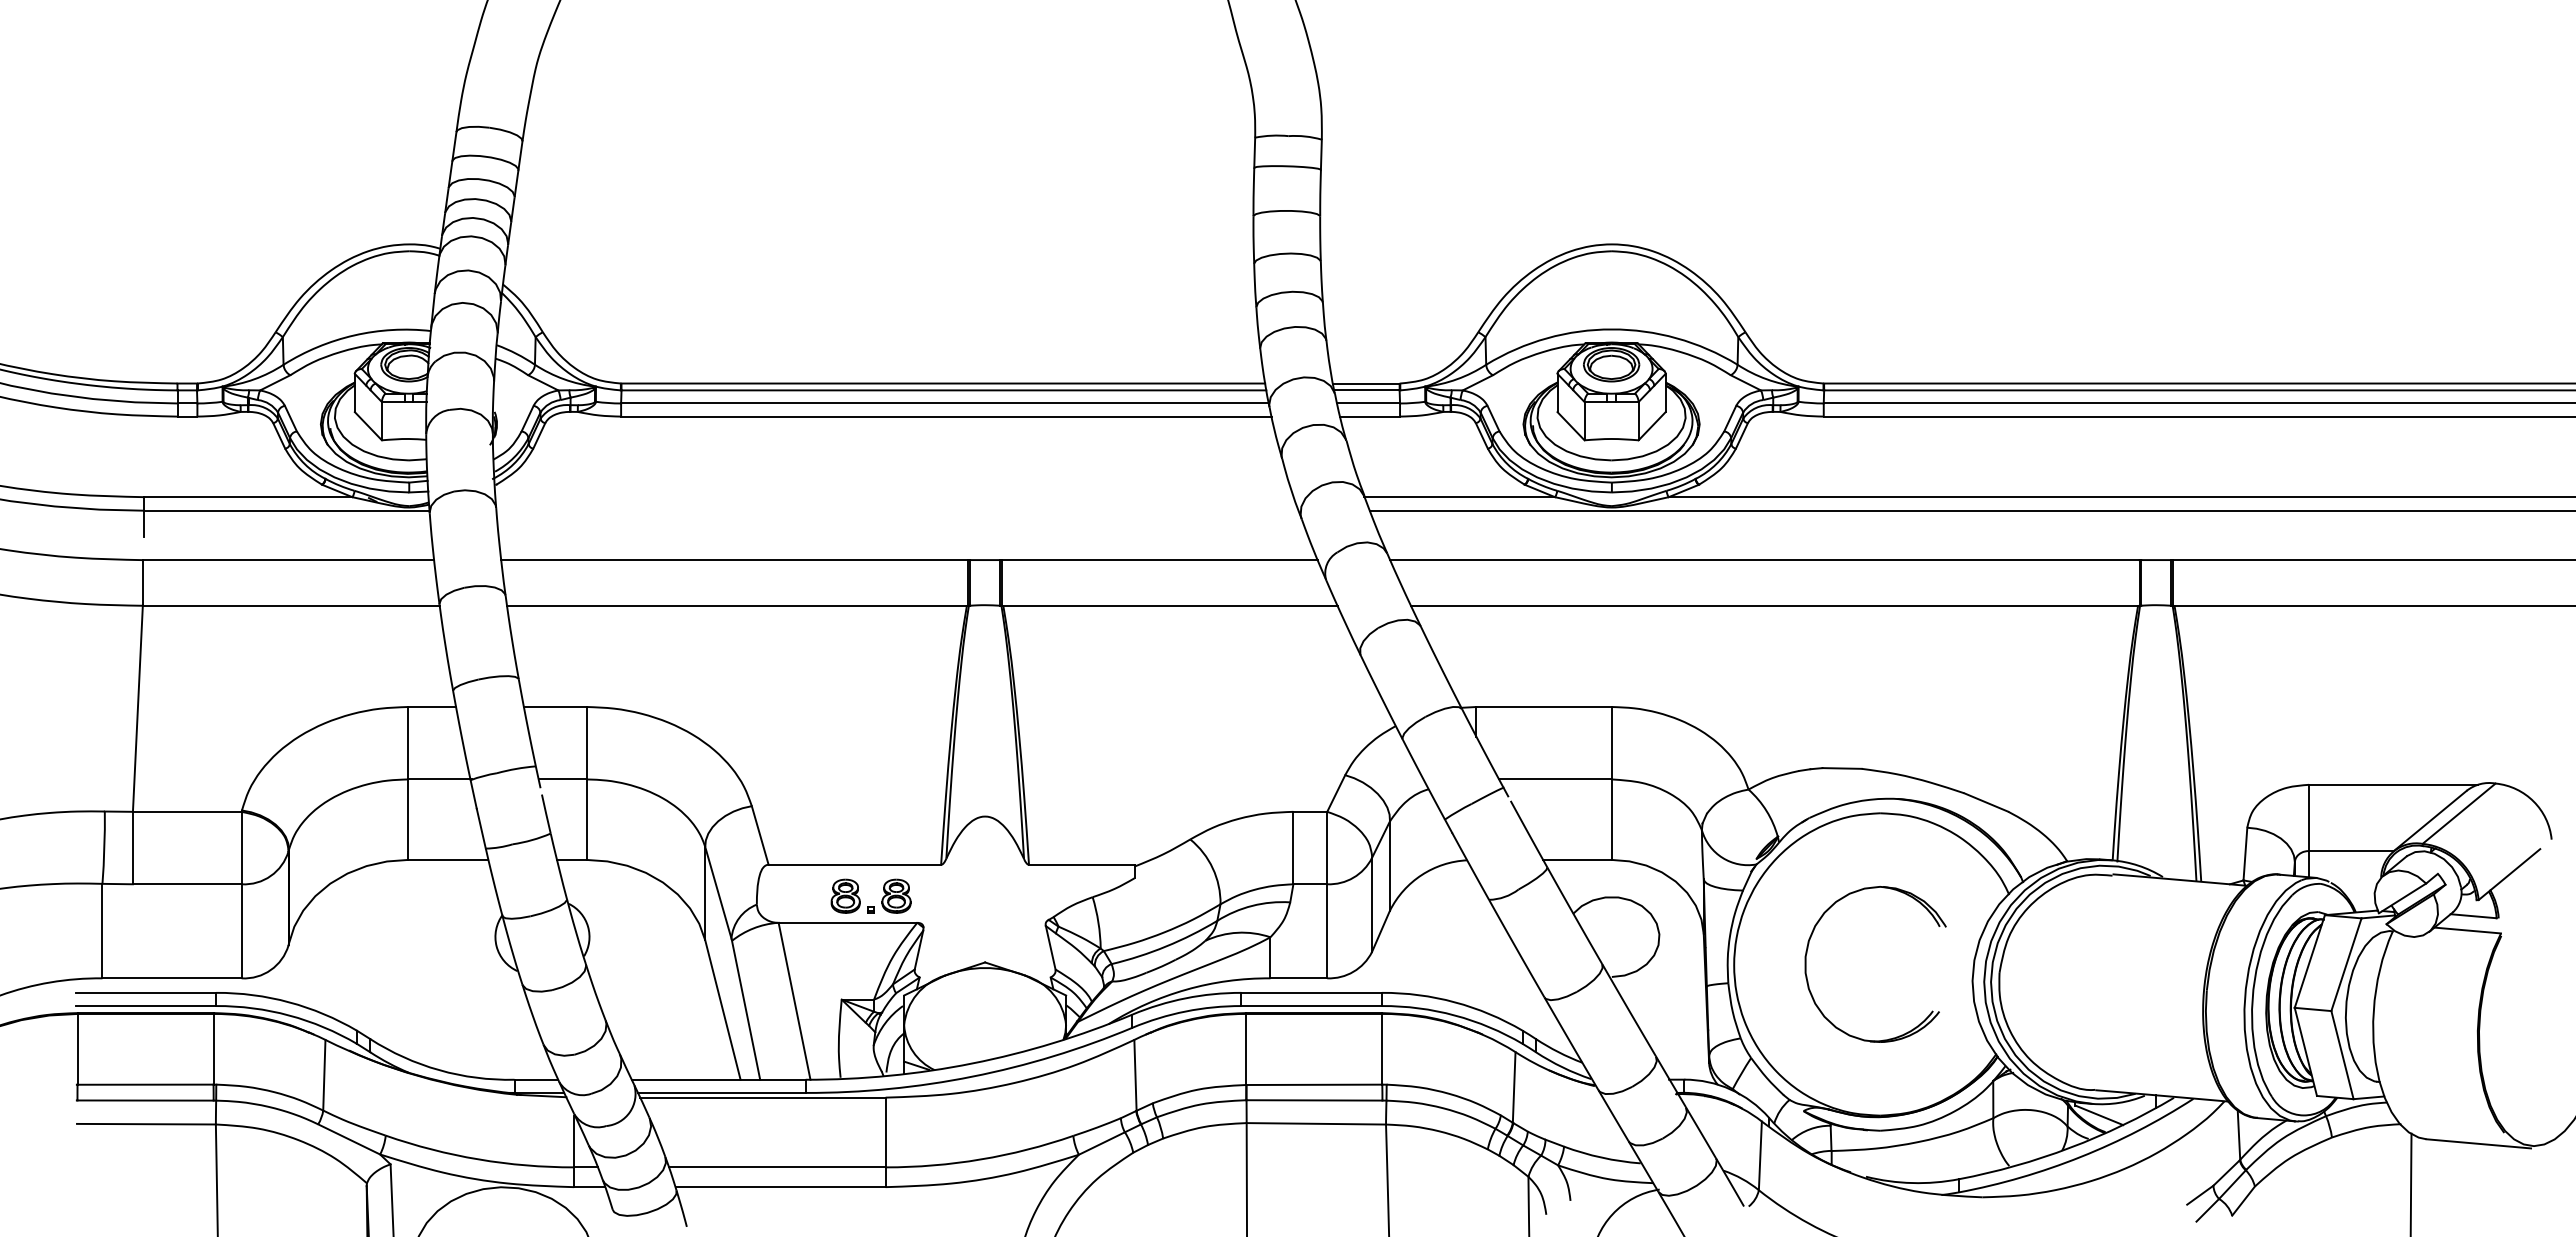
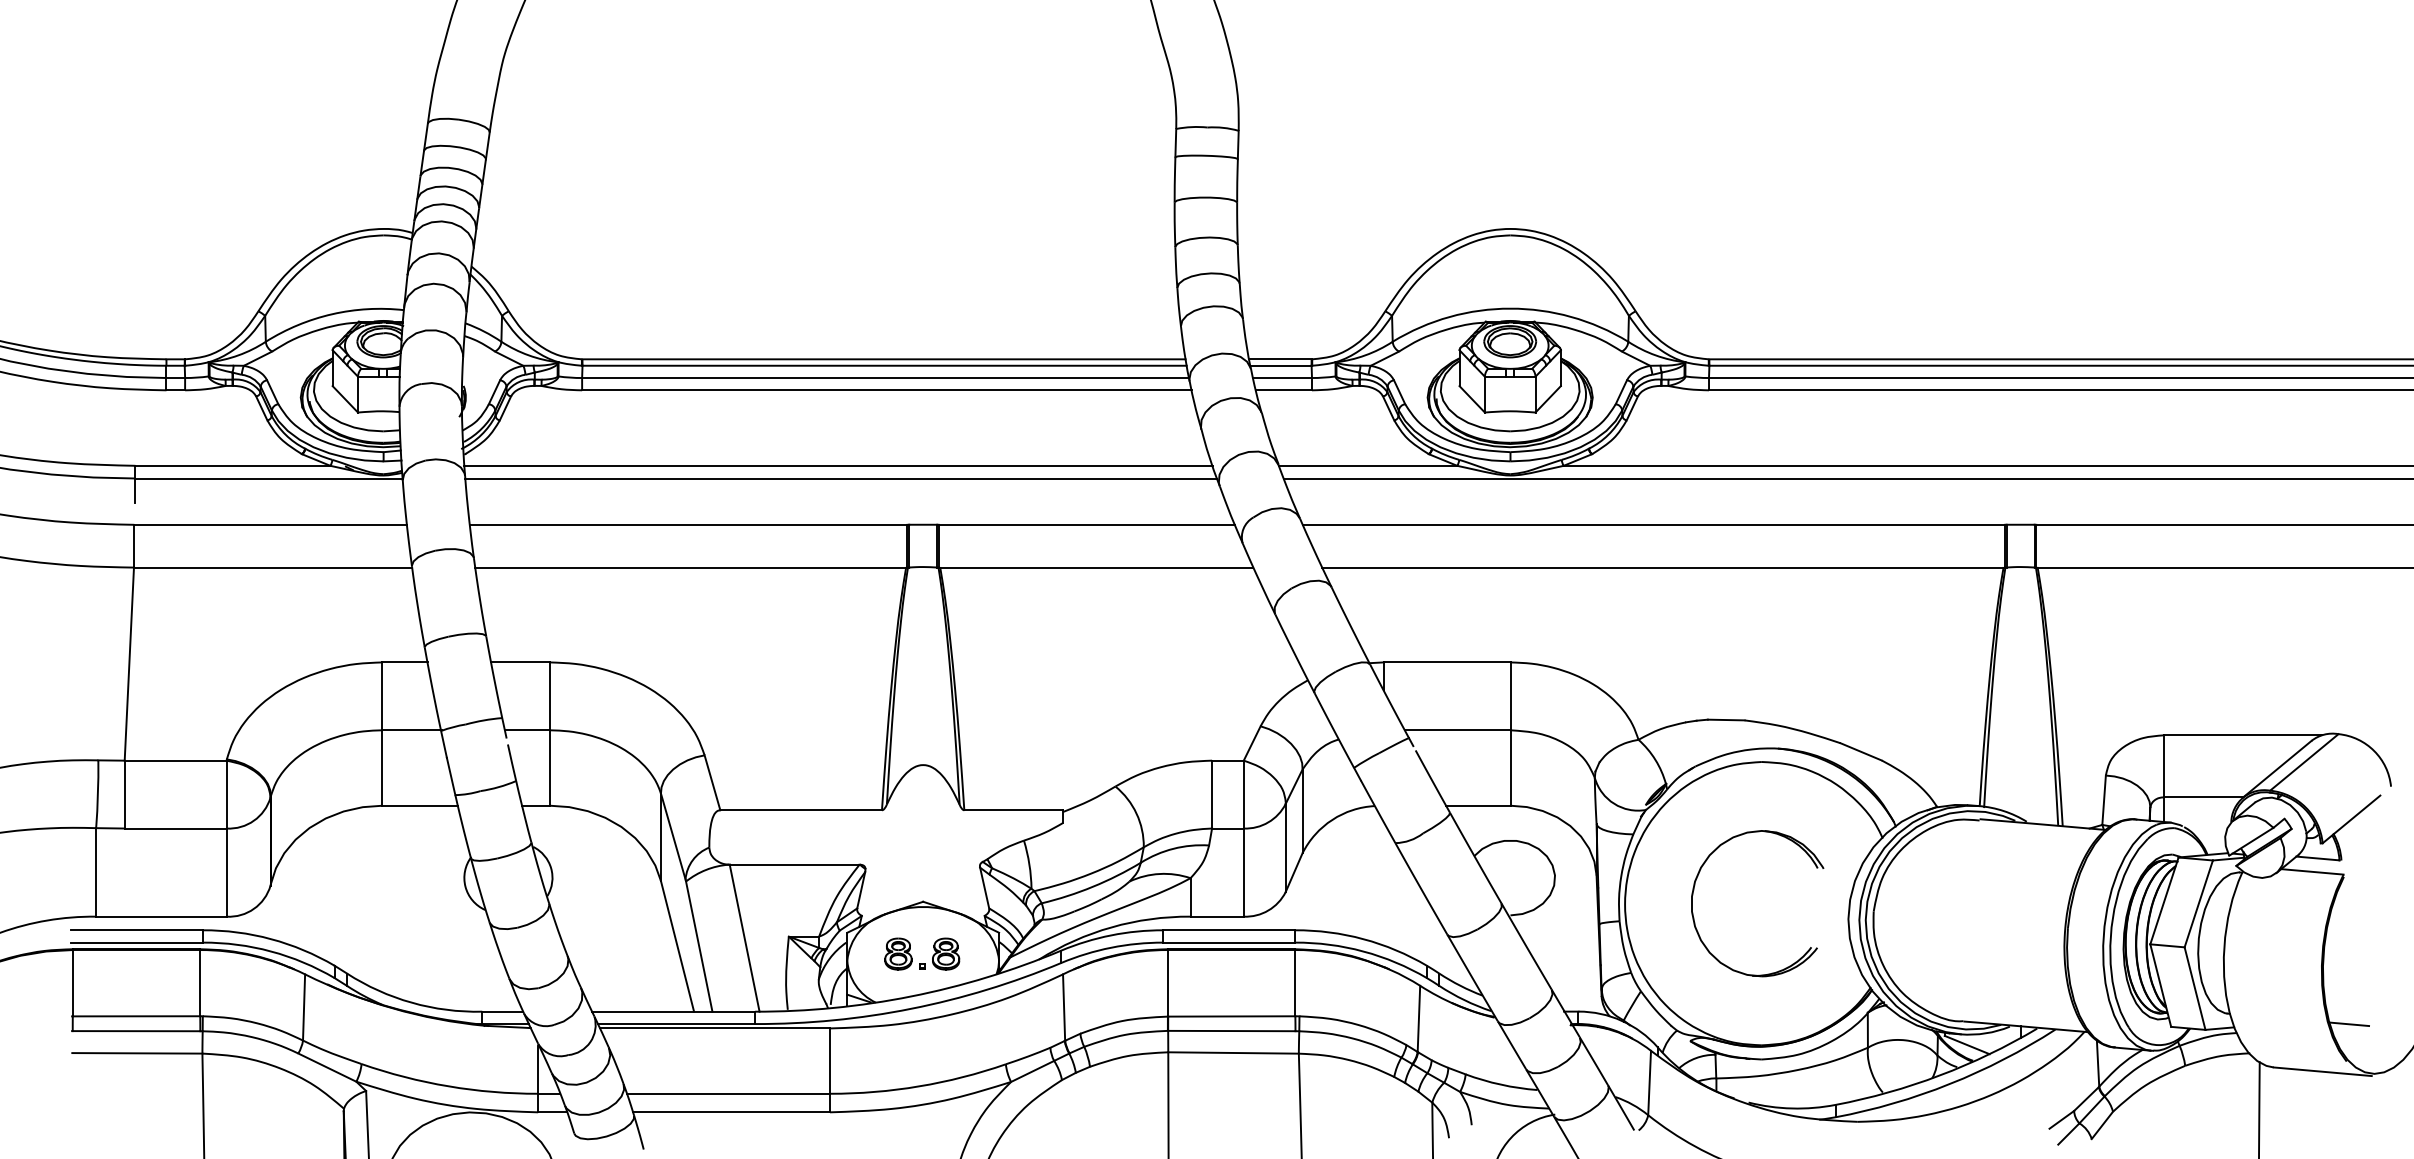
line: (894, 497) -> (838, 466), added
line: (897, 510) -> (841, 478), added
part: (860, 898) -> (912, 956), moved
line: (2506, 1093) -> (2348, 1024), added

